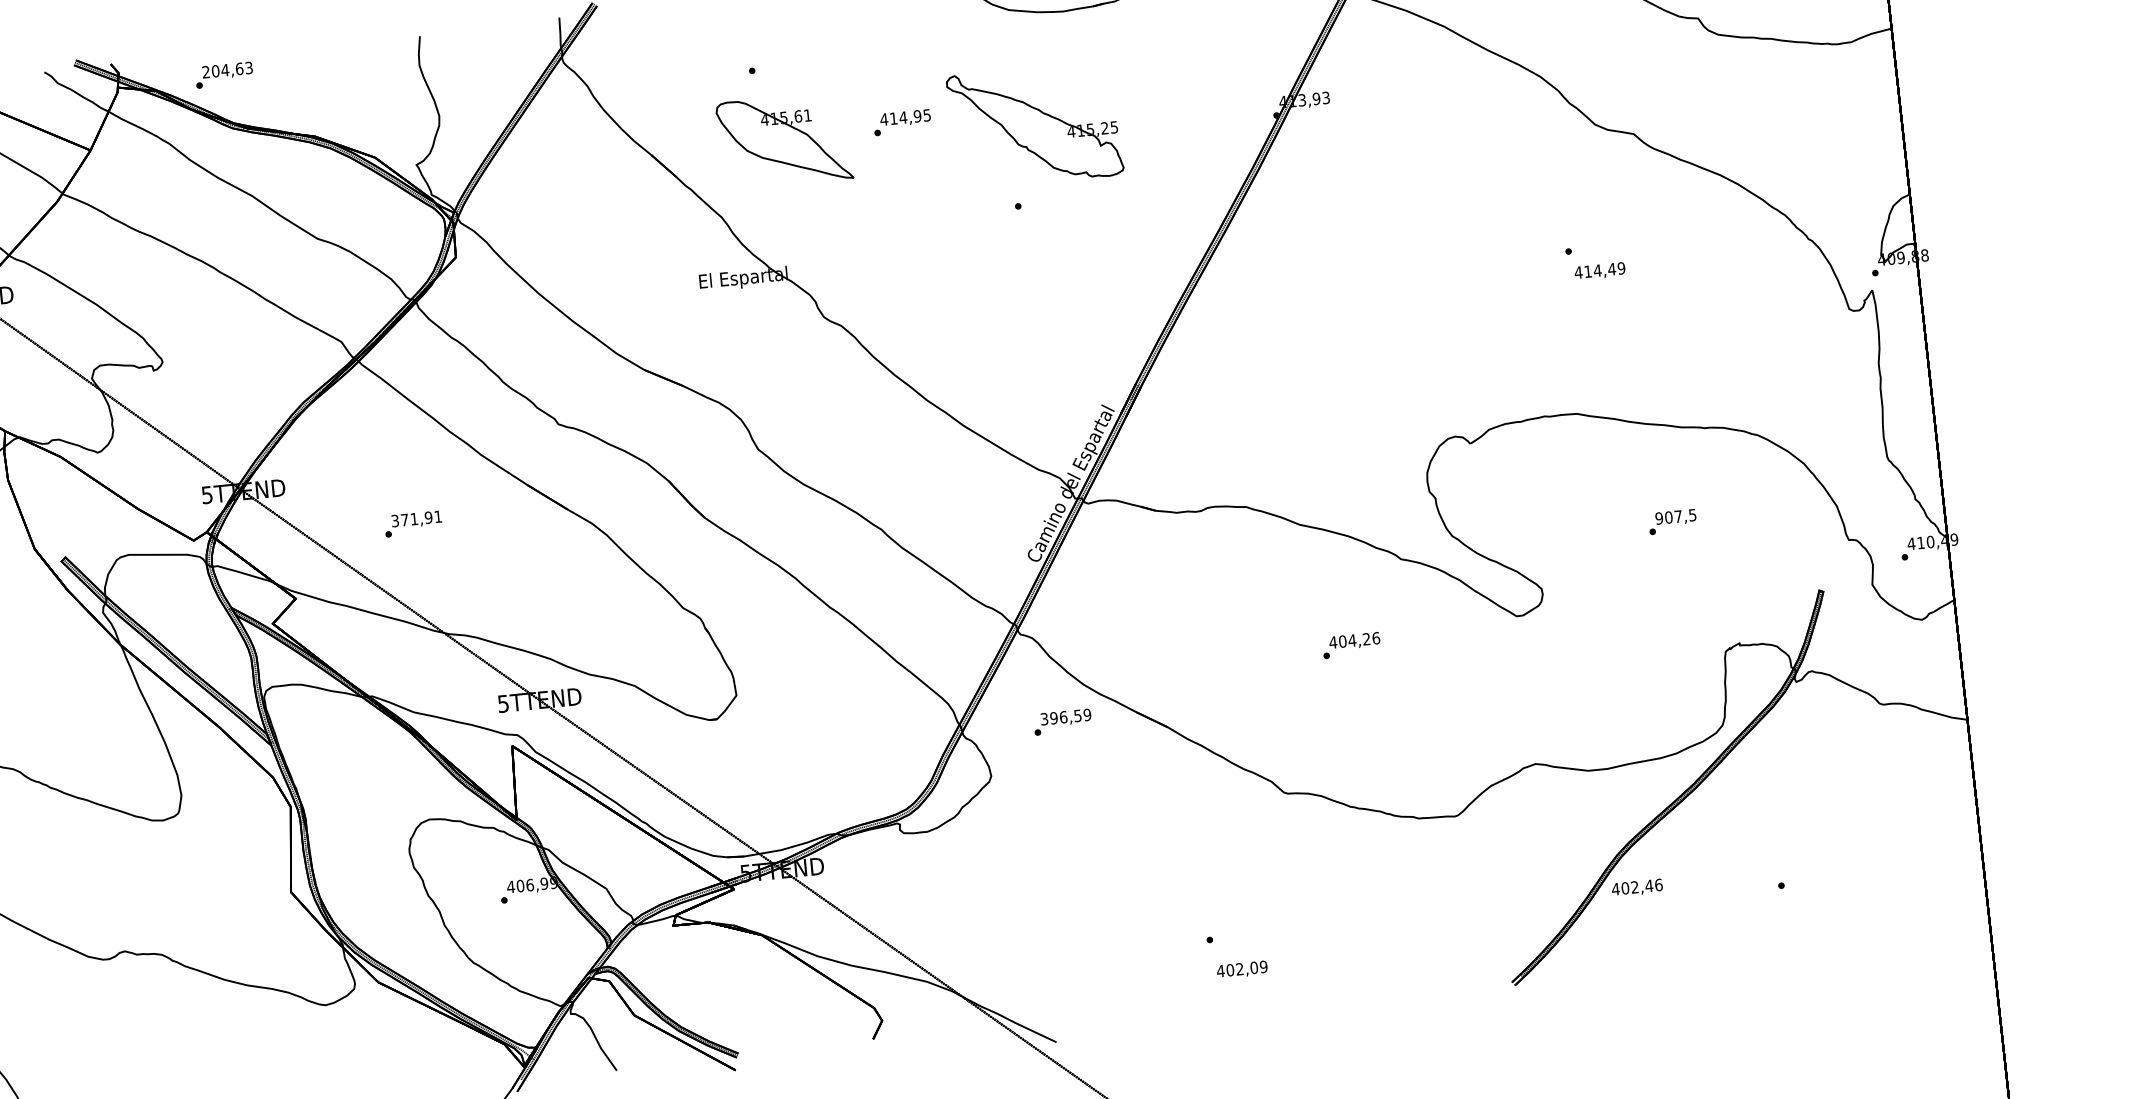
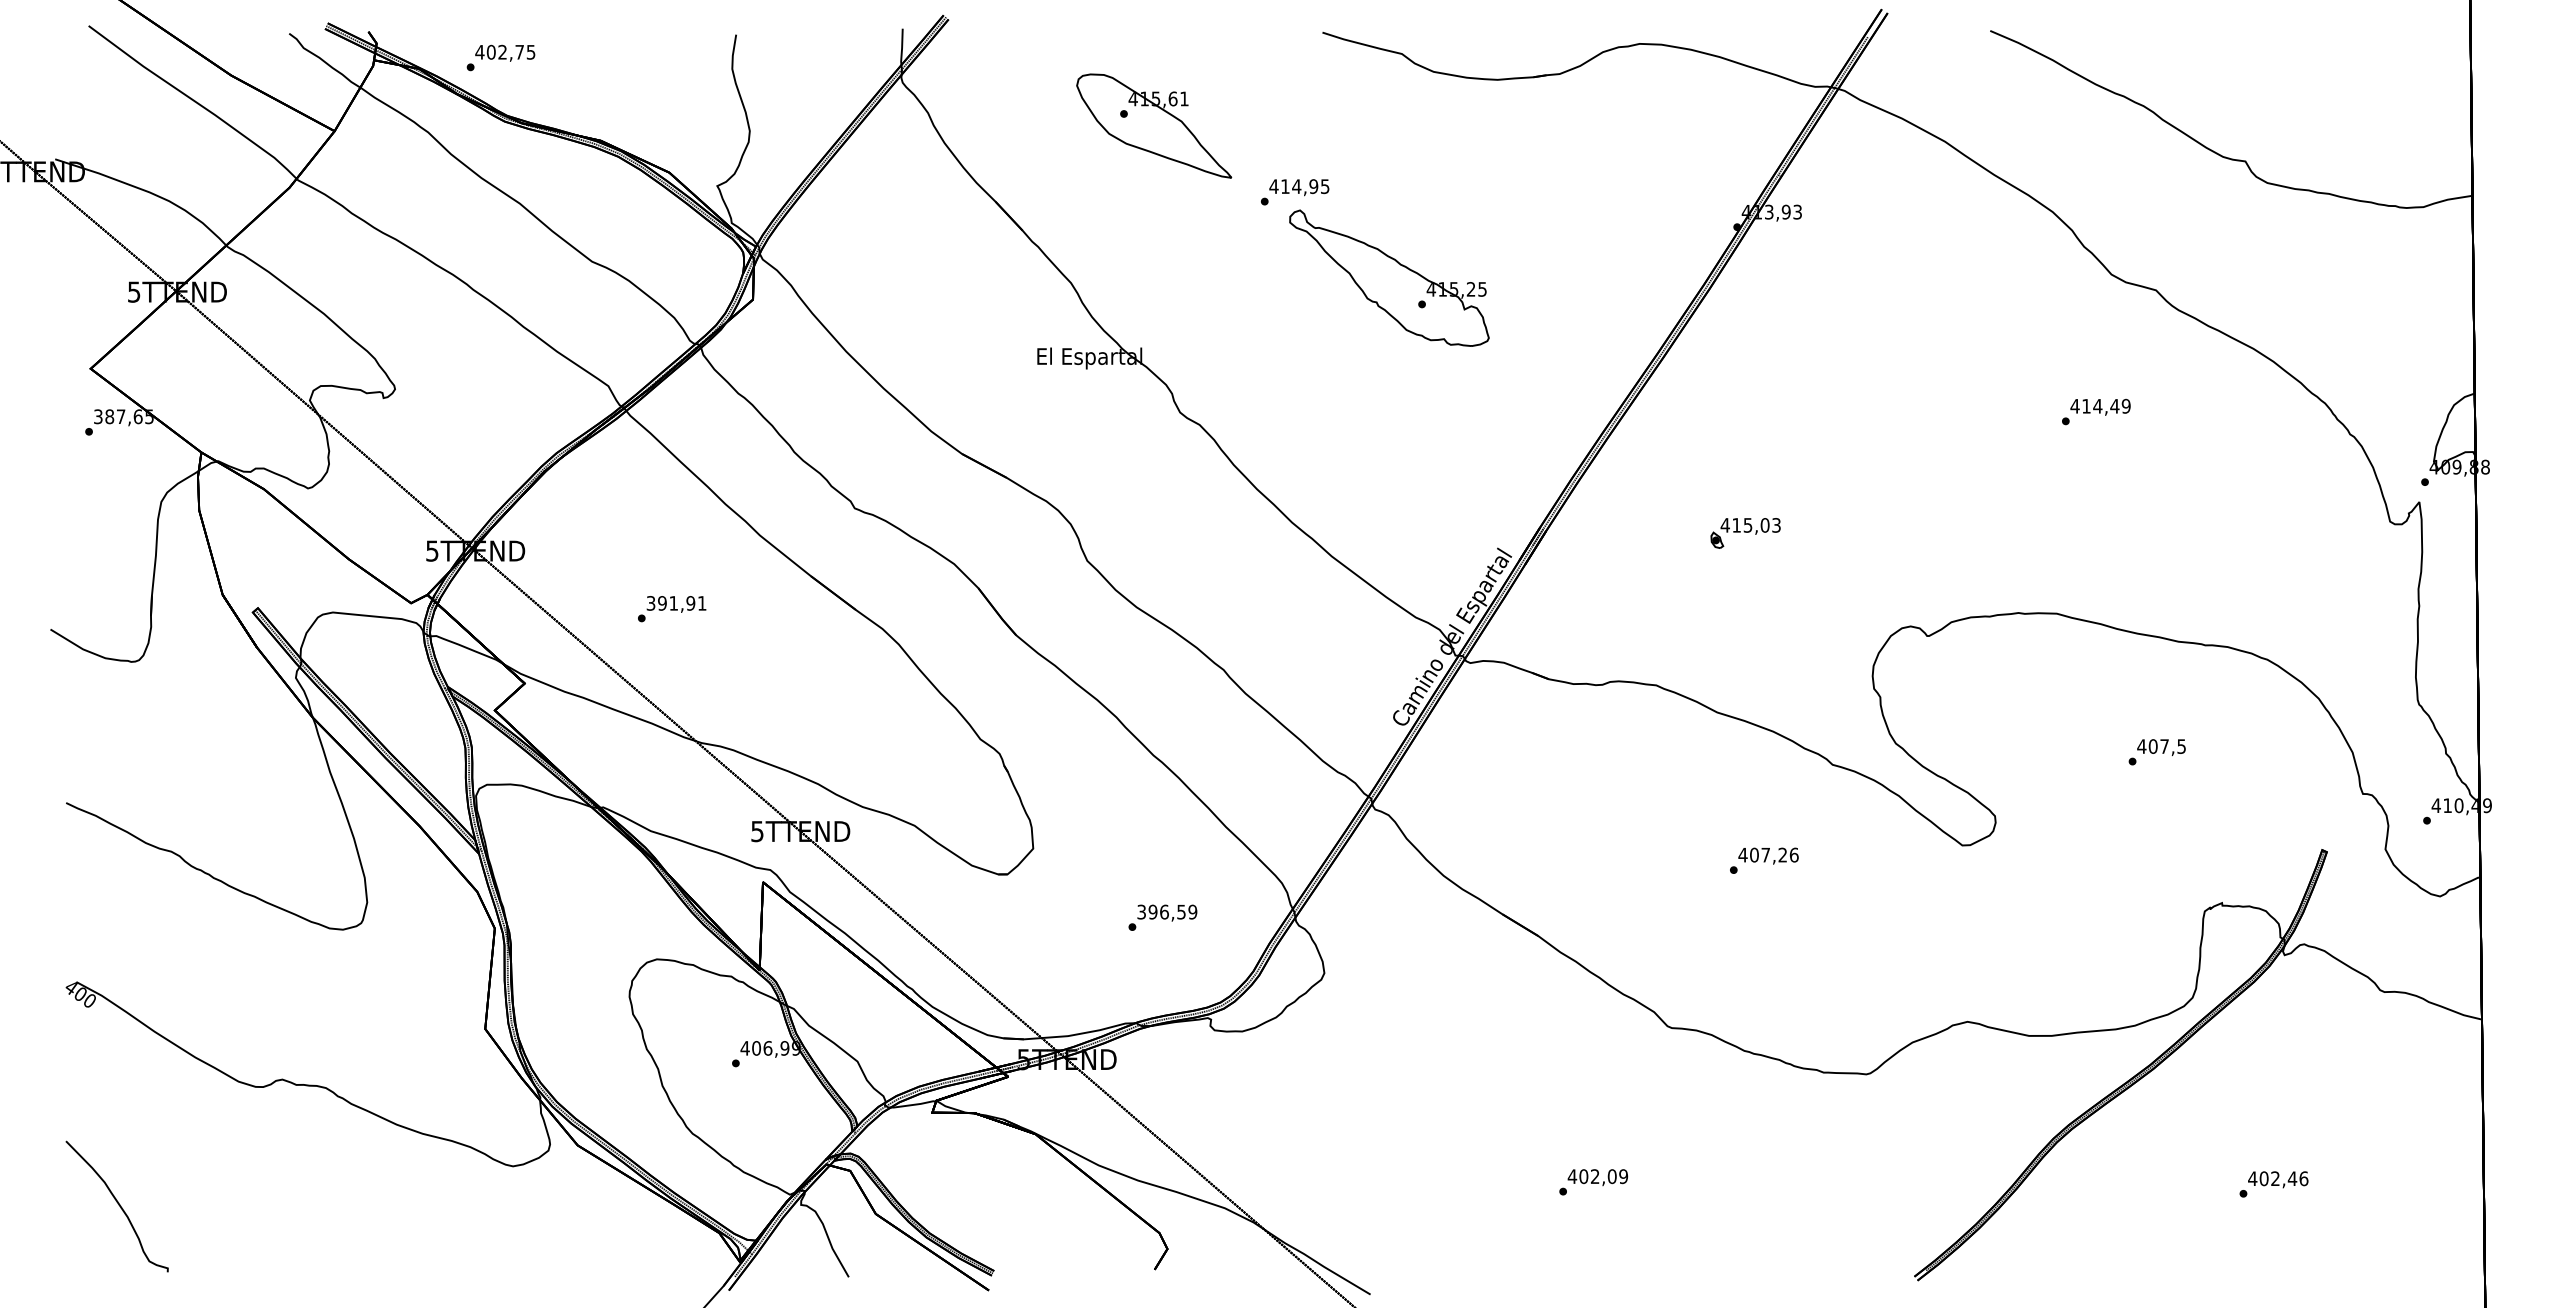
text: (227, 69) -> (505, 51), 204,63 -> 402,75
part: (1035, 125) -> (1389, 277), moved
part: (784, 140) -> (1154, 125), moved
text: (1599, 270) -> (2100, 406), moved
part: (1308, 372) -> (1745, 533), added
text: (1658, 518) -> (2141, 746), 907,5 -> 407,5
text: (404, 520) -> (662, 603), 371,91 -> 391,91
text: (1352, 640) -> (1765, 855), 404,26 -> 407,26
text: (1062, 721) -> (1162, 917), moved
text: (1637, 887) -> (2278, 1179), moved
text: (1241, 969) -> (1597, 1177), moved

